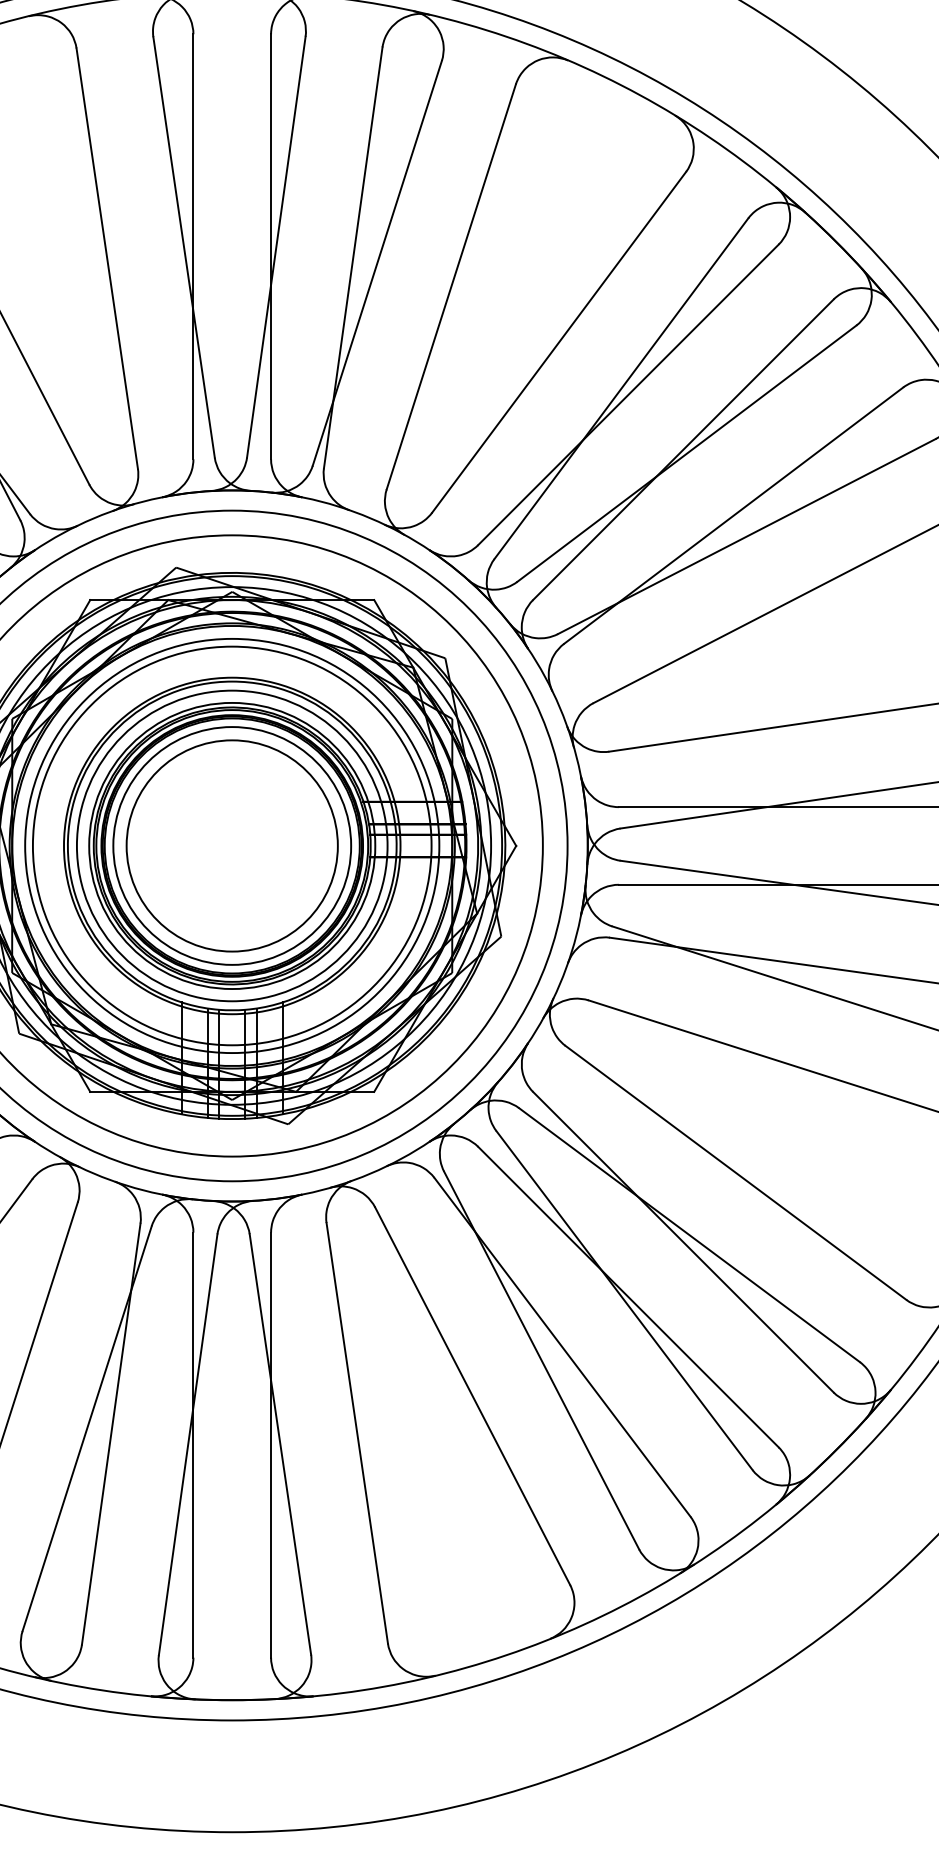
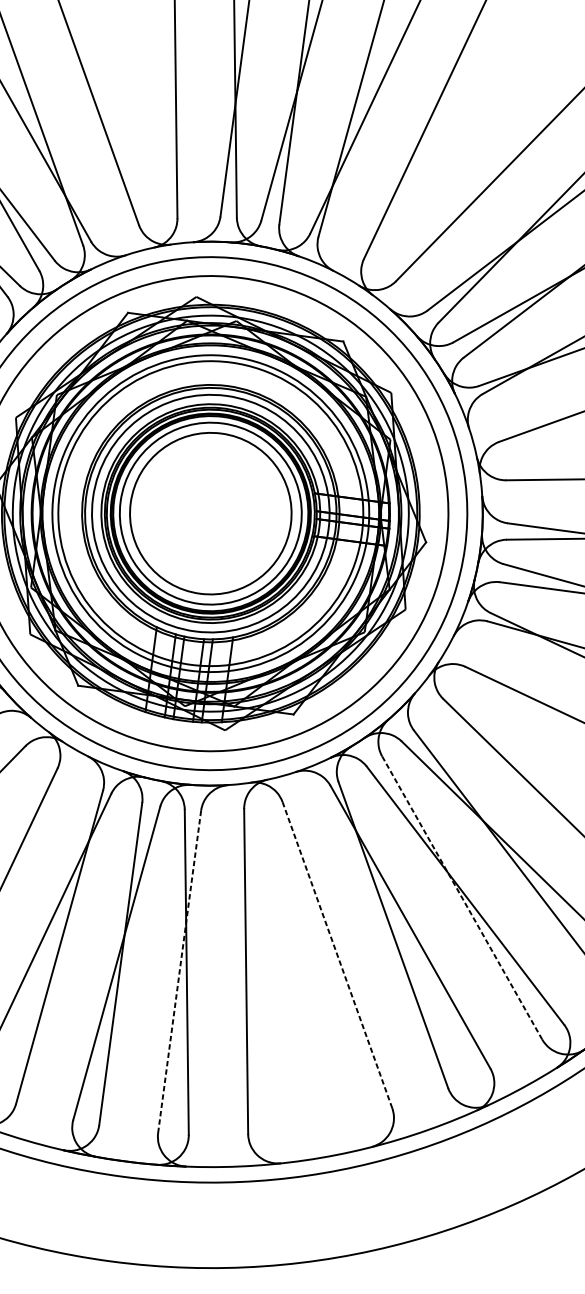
line: (624, 1300) -> (462, 897), solid -> dashed
line: (472, 1396) -> (337, 955), solid -> dashed
line: (271, 1445) -> (179, 972), solid -> dashed

